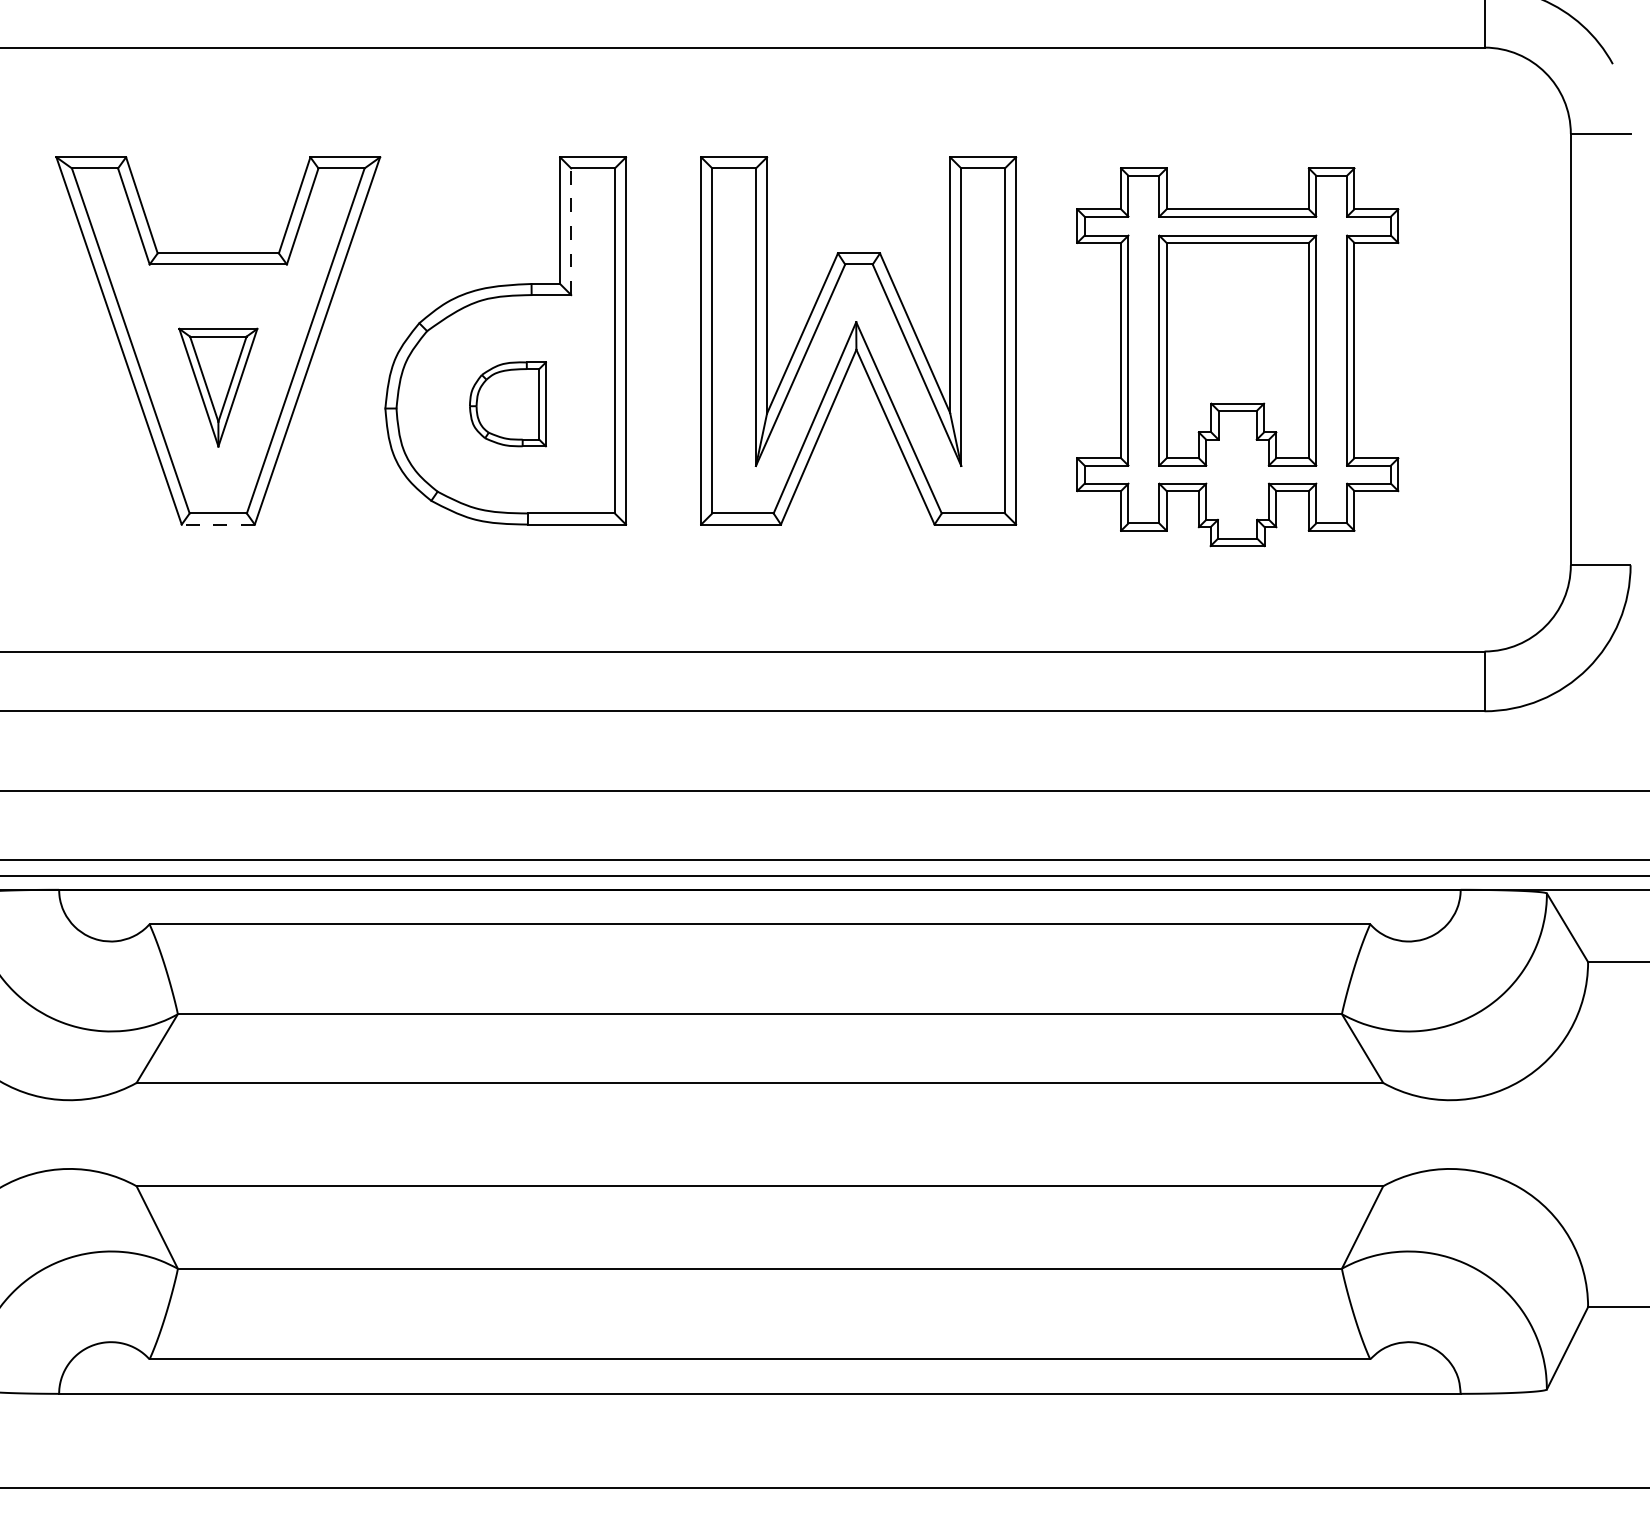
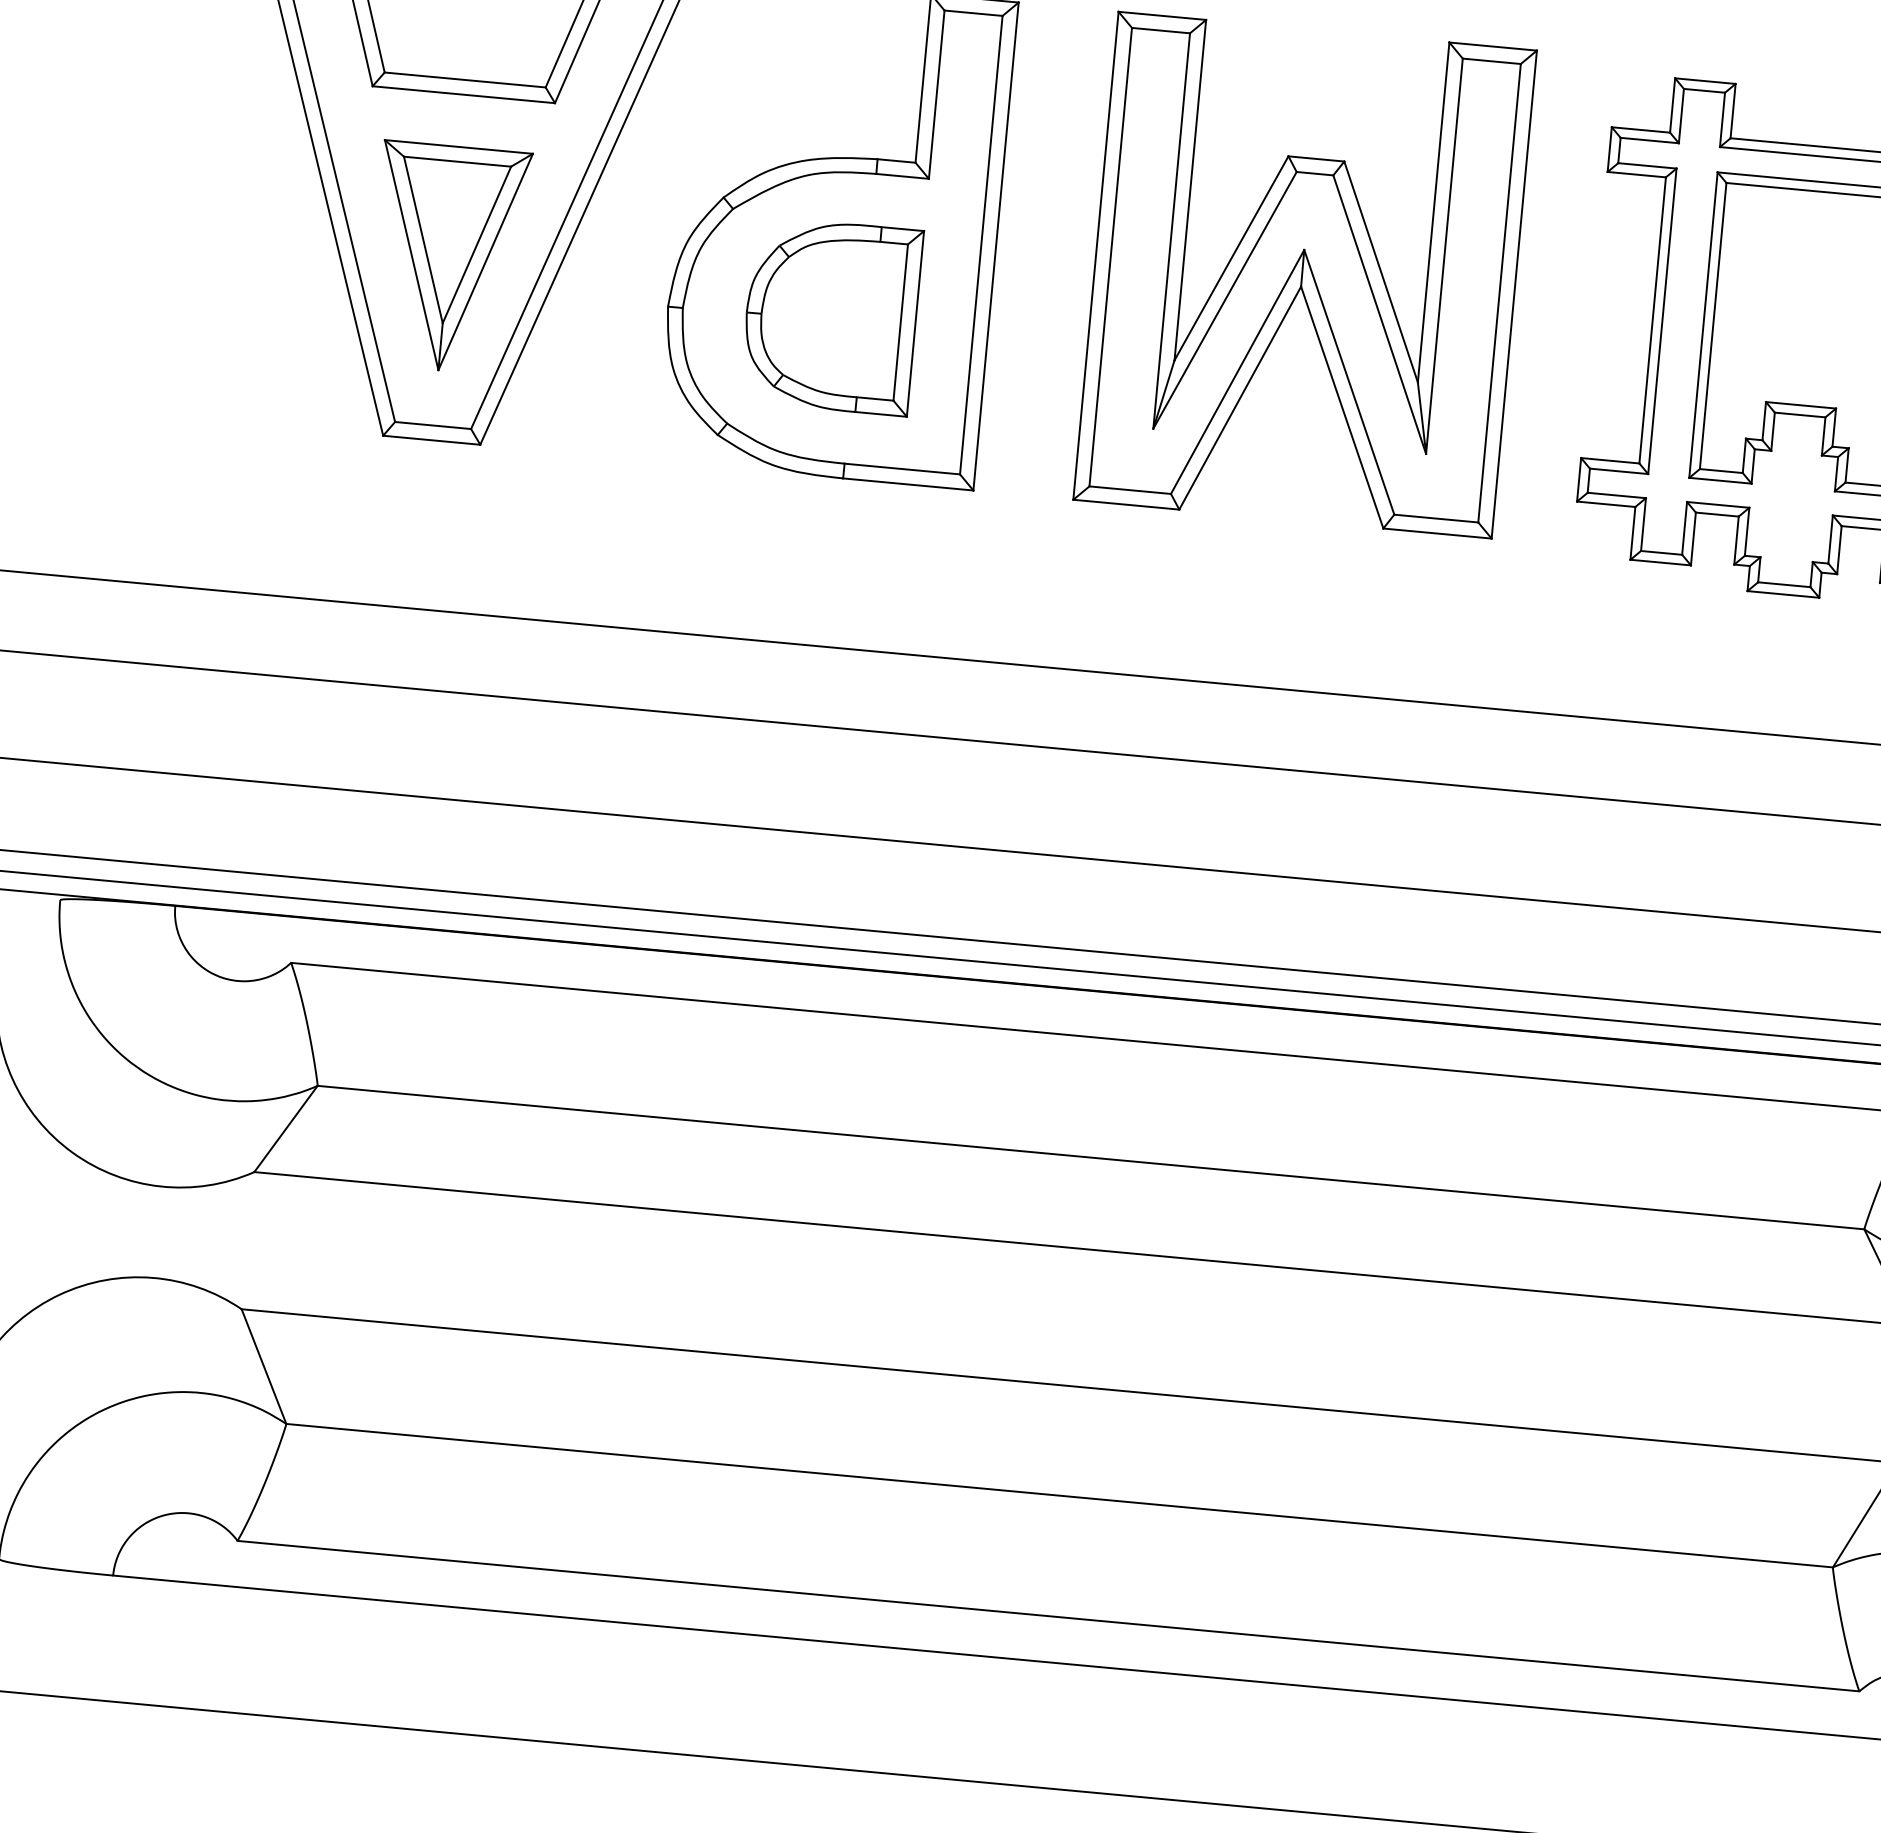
line: (571, 231) -> (937, 94), dashed -> solid
part: (218, 387) -> (448, 258), size x1.43
part: (507, 404) -> (830, 316), size x1.67
line: (218, 524) -> (432, 440), dashed -> solid

